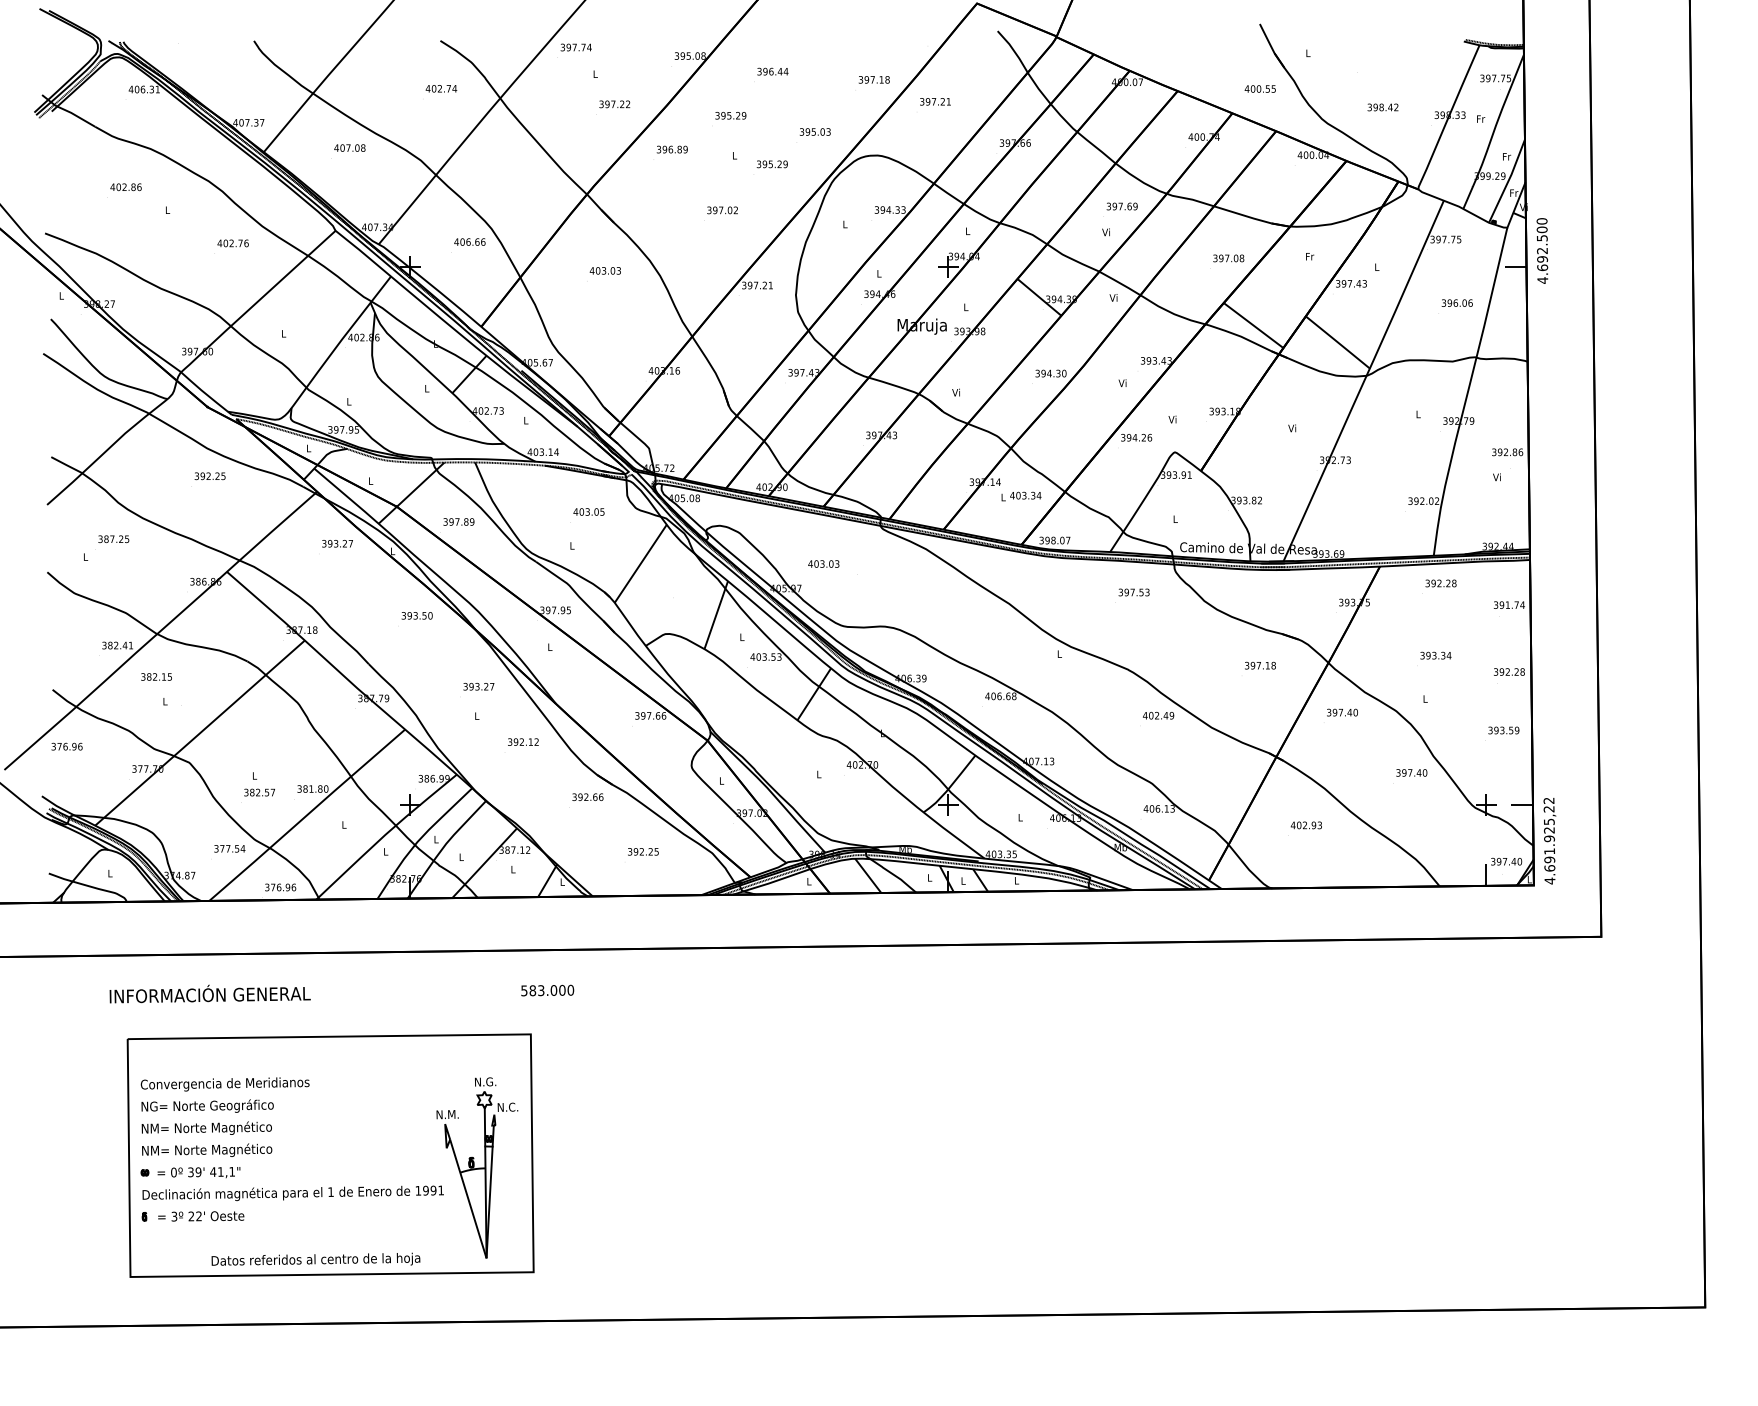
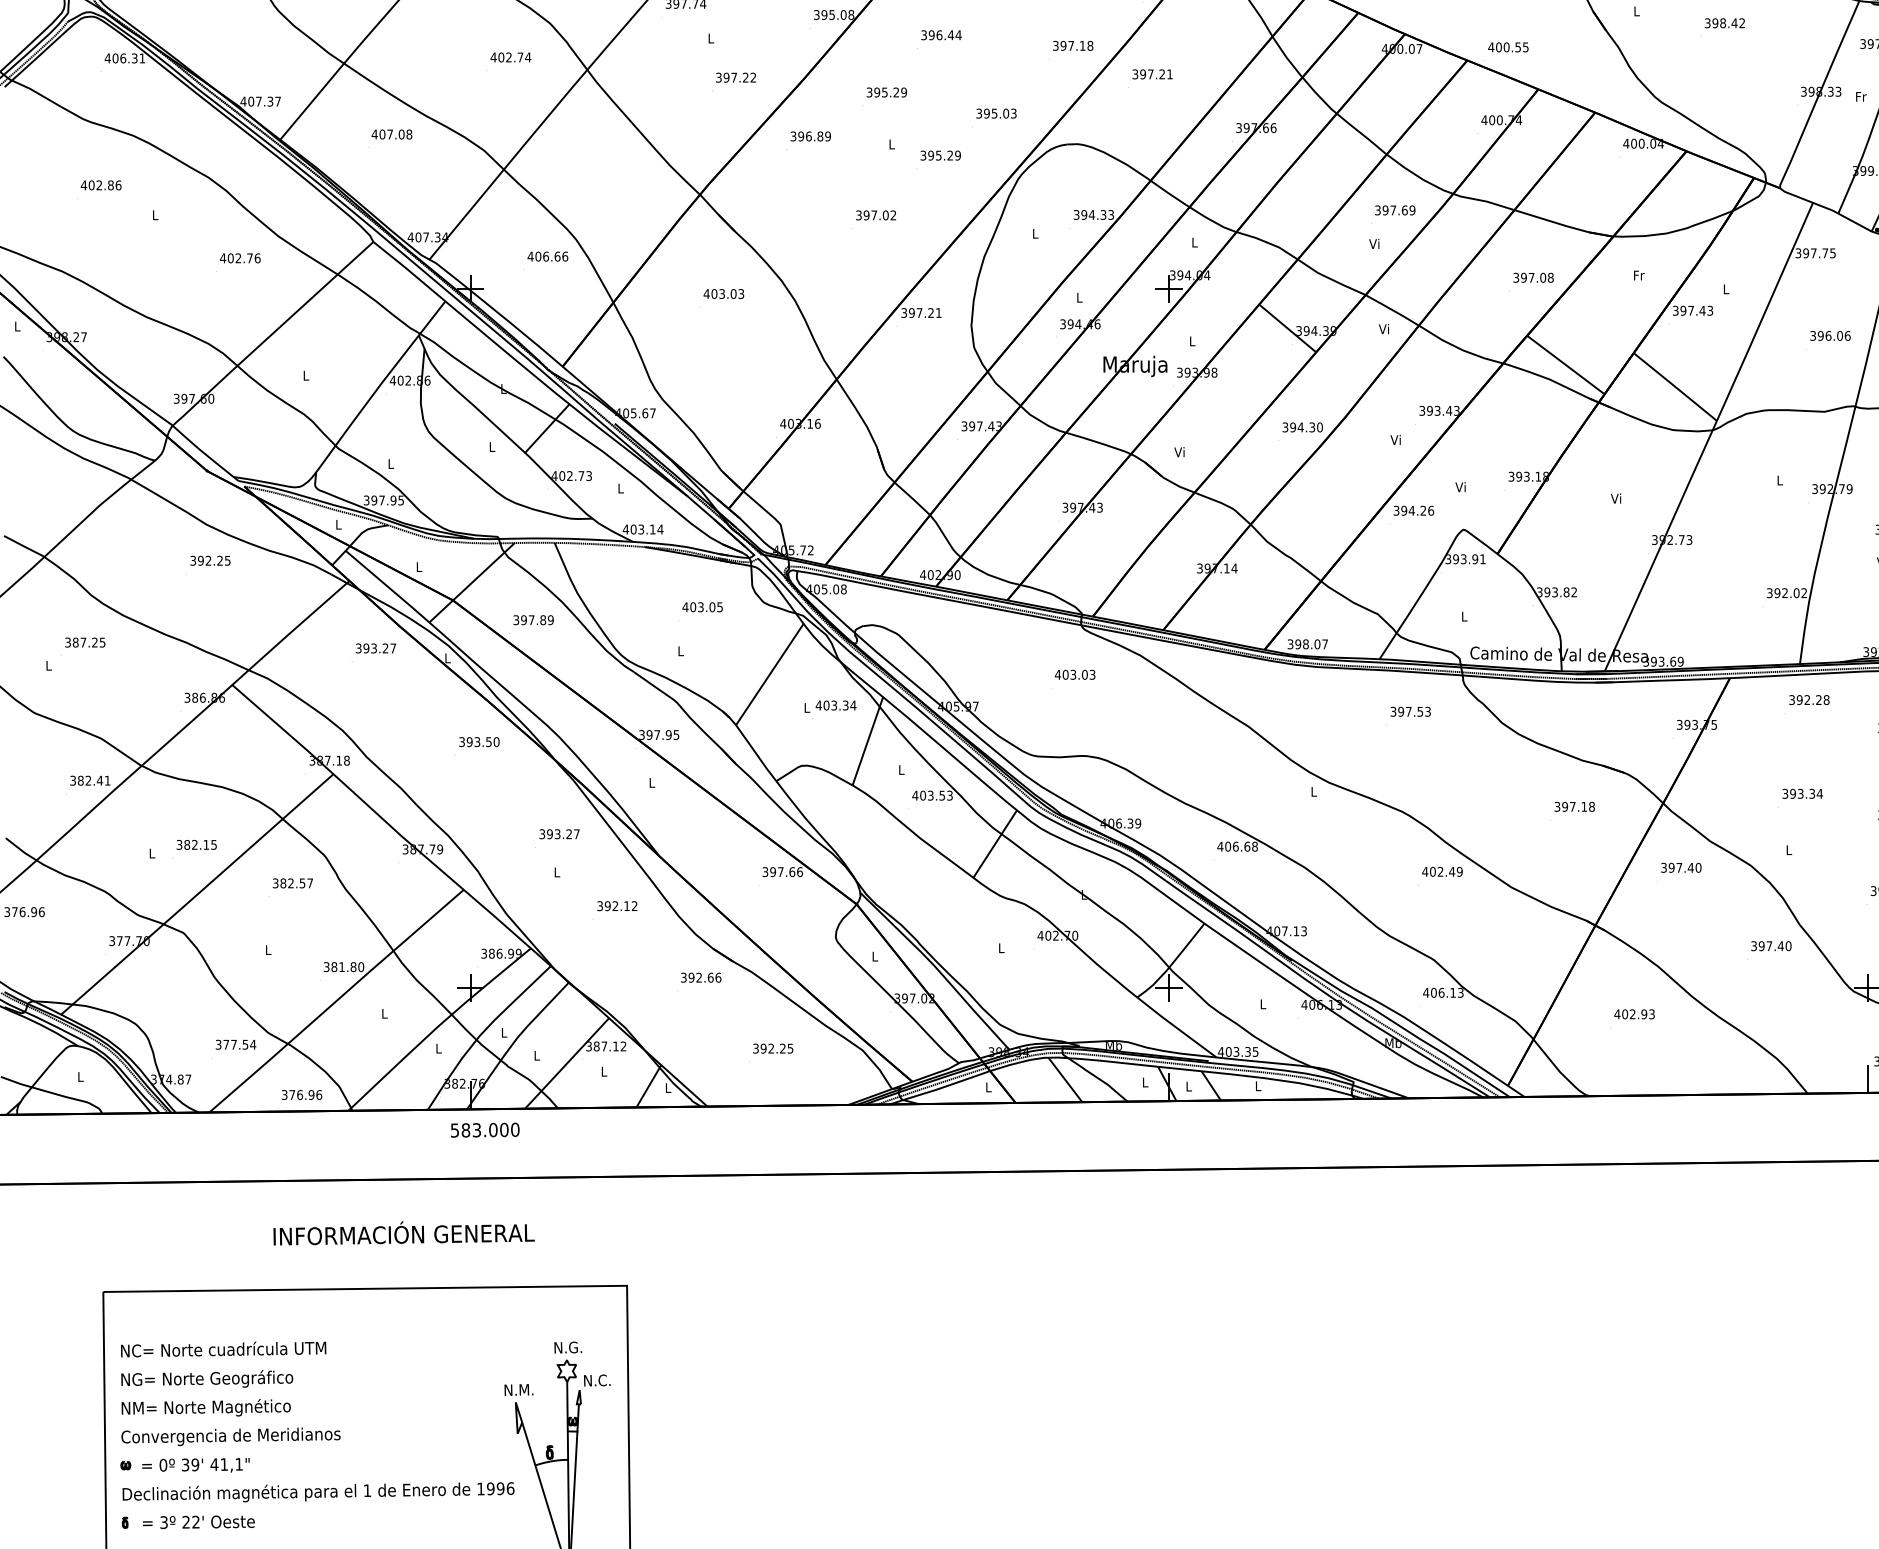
text: (1259, 88) -> (1507, 46), moved
text: (1382, 107) -> (1724, 23), moved
text: (1021, 496) -> (830, 706), moved
text: (823, 563) -> (1074, 674), moved
text: (156, 676) -> (196, 844), moved
text: (257, 795) -> (290, 887), moved
text: (547, 990) -> (484, 1130), moved
text: (209, 993) -> (403, 1232), moved
text: (224, 1084) -> (229, 1350), Convergencia de Meridianos -> NC= Norte cuadrícula UTM
text: (225, 1150) -> (230, 1436), NM= Norte Magnético -> Convergencia de Meridianos
text: (441, 1190) -> (510, 1488), 1991 -> 1996

